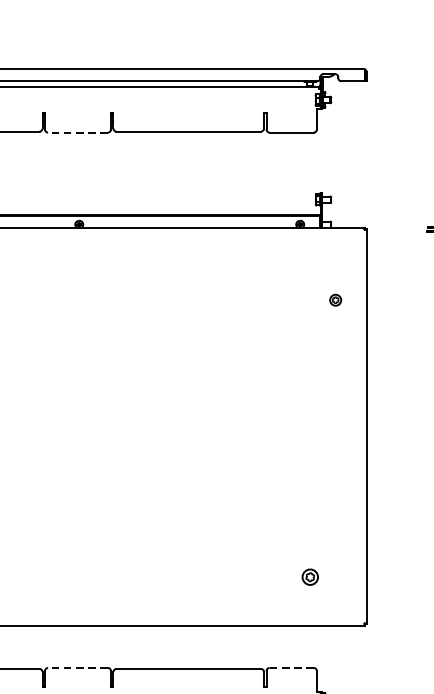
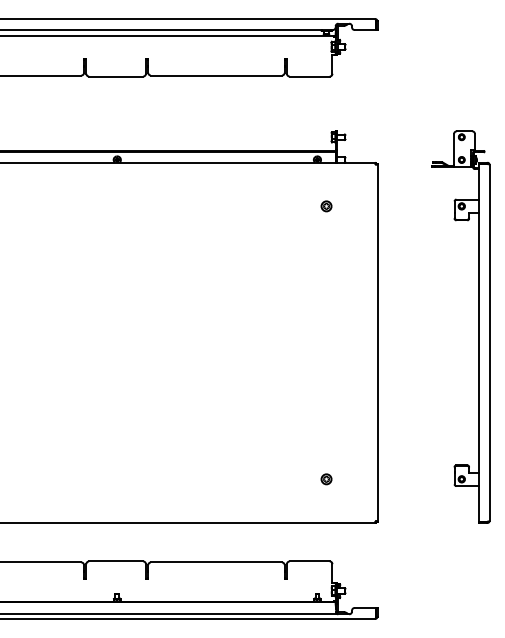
line: (77, 132) -> (115, 76), dashed -> solid
part: (335, 300) -> (326, 206), moved
part: (310, 577) -> (326, 479), size x0.71
line: (77, 668) -> (115, 561), dashed -> solid
line: (291, 668) -> (309, 561), dashed -> solid

